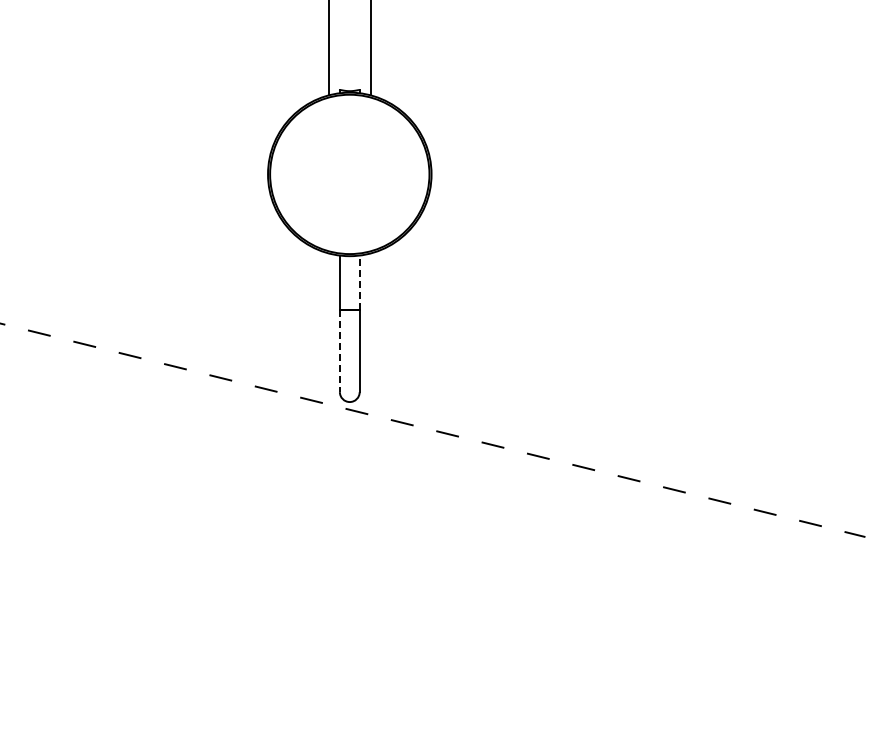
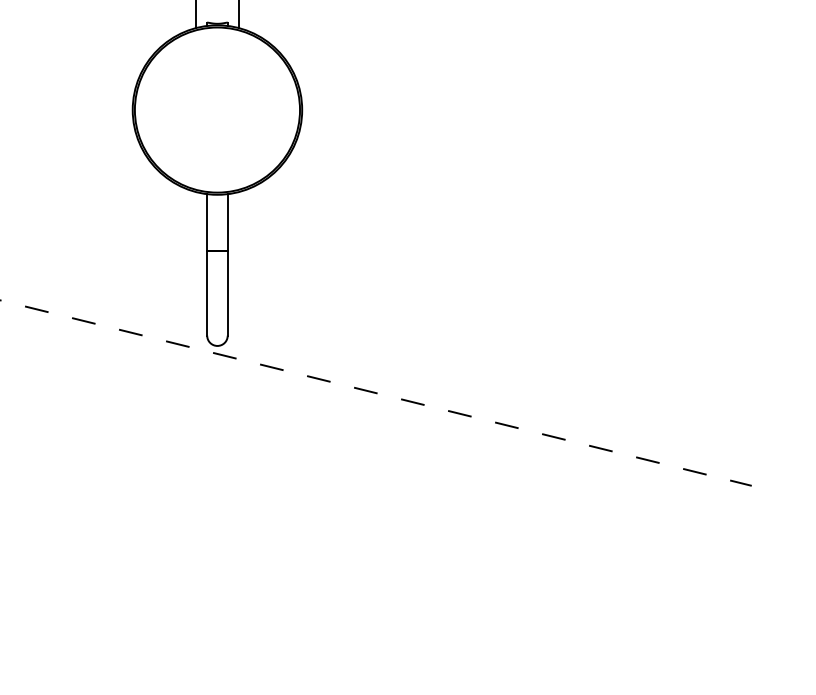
line: (359, 282) -> (227, 222), dashed -> solid
line: (339, 351) -> (206, 293), dashed -> solid

